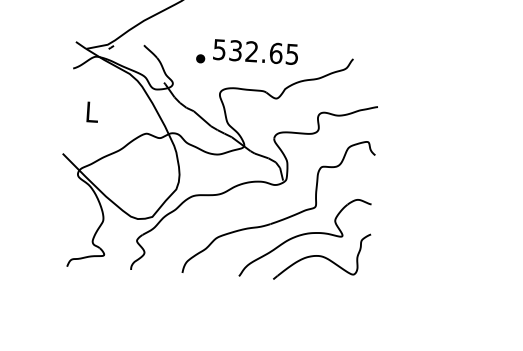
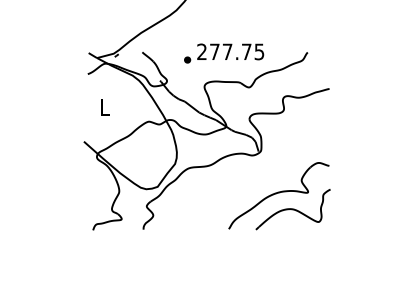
text: (248, 51) -> (224, 51), 532.65 -> 277.75
part: (284, 217) -> (261, 180), removed

